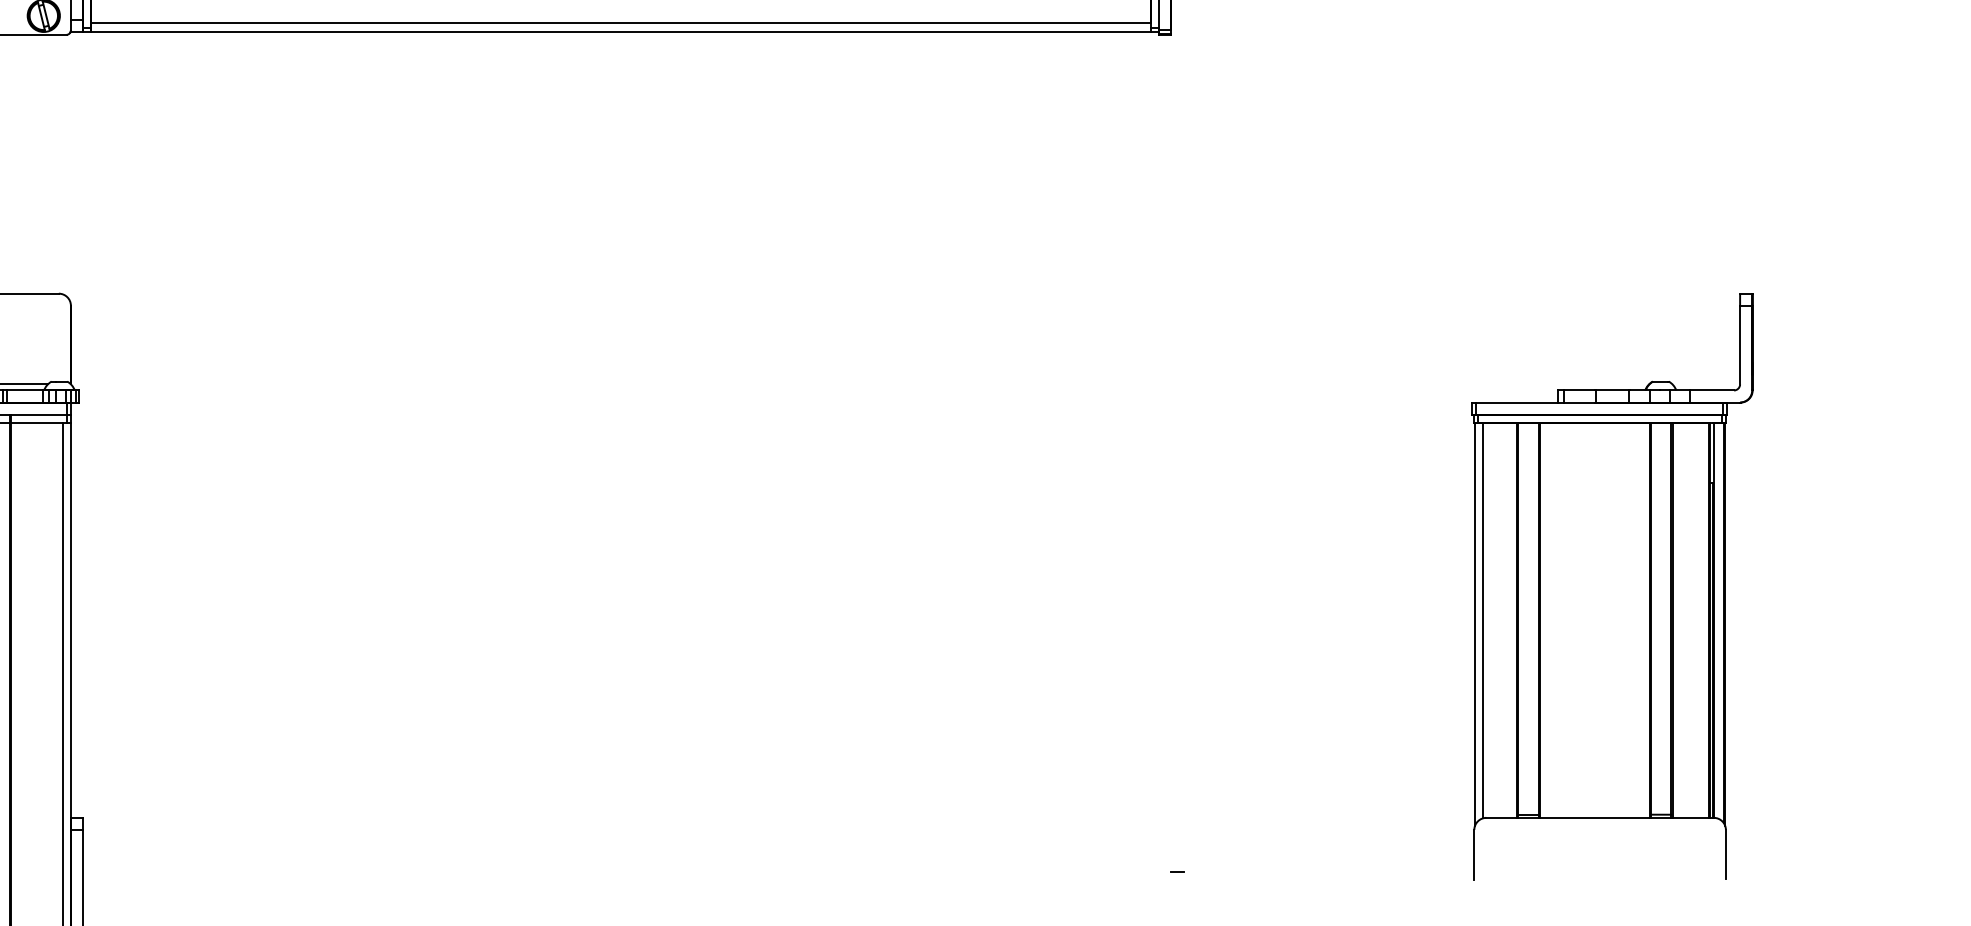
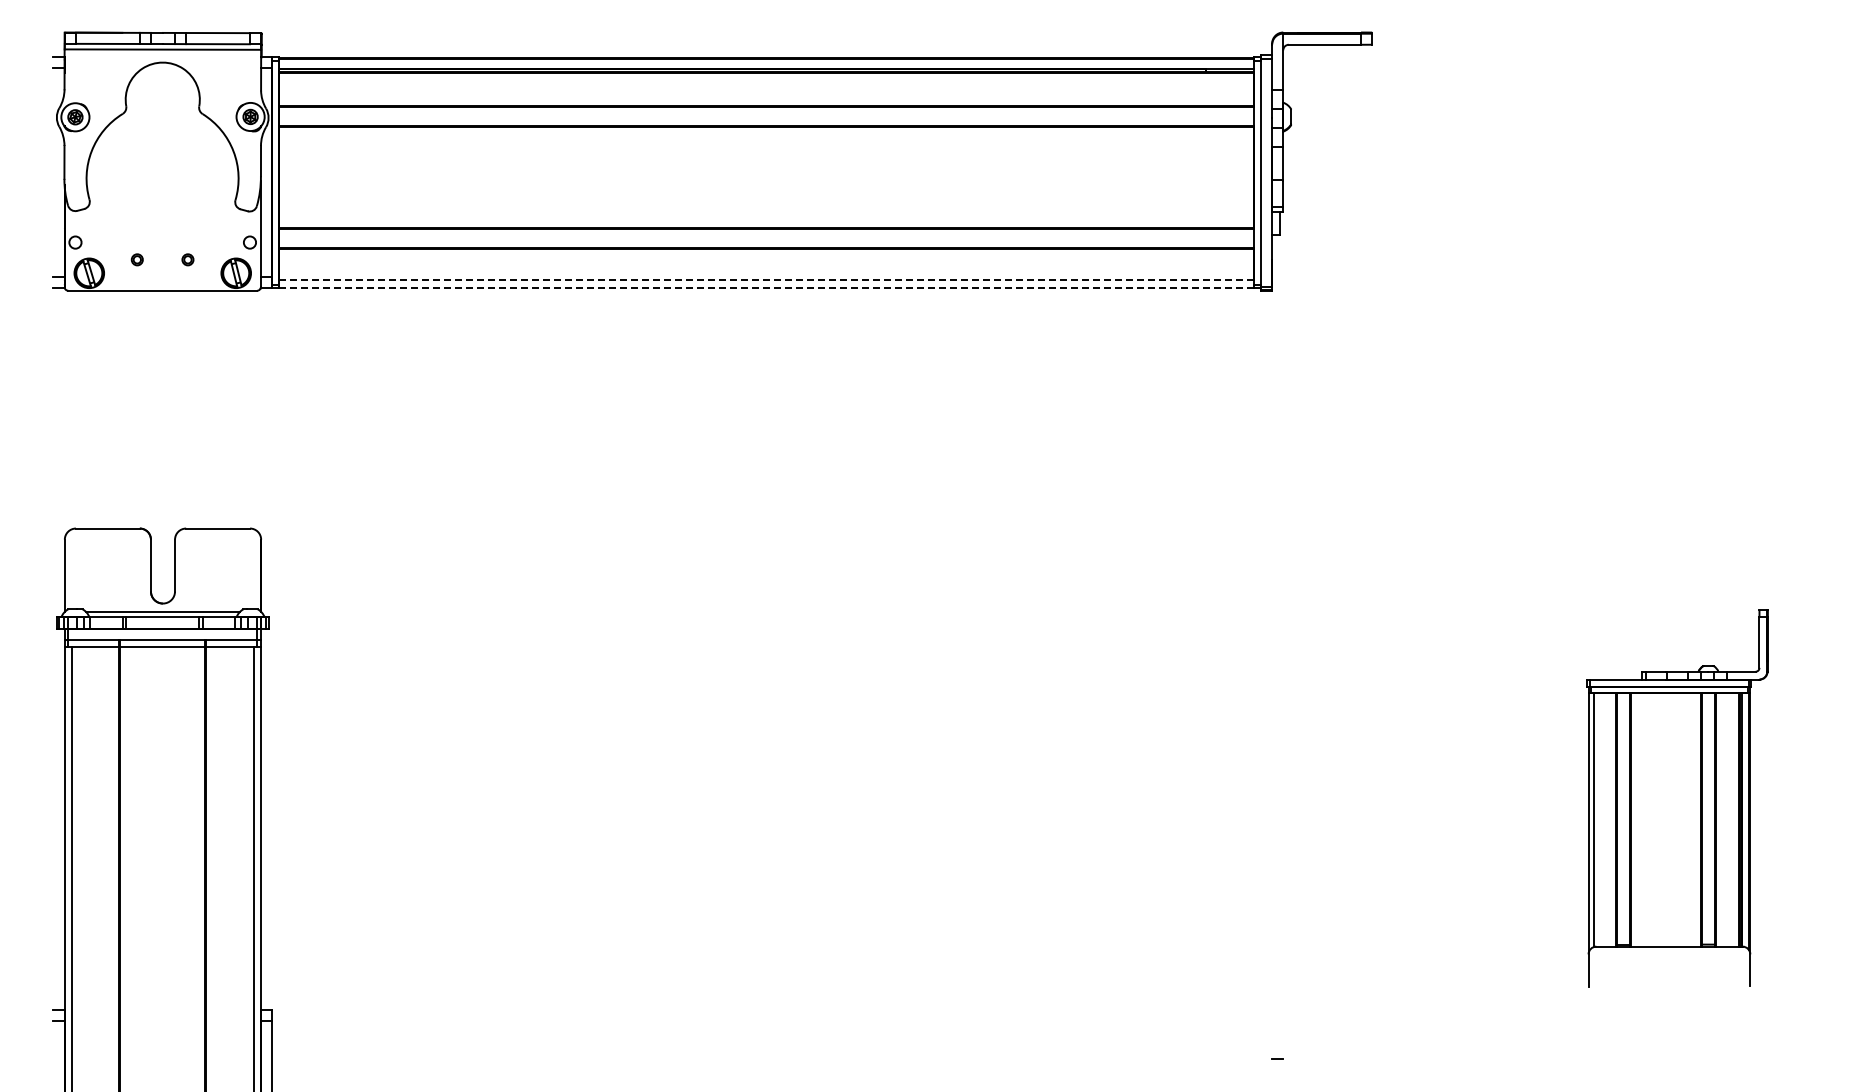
line: (621, 23) -> (766, 280), solid -> dashed
line: (621, 31) -> (766, 287), solid -> dashed
part: (1612, 587) -> (1677, 798), size x0.7

